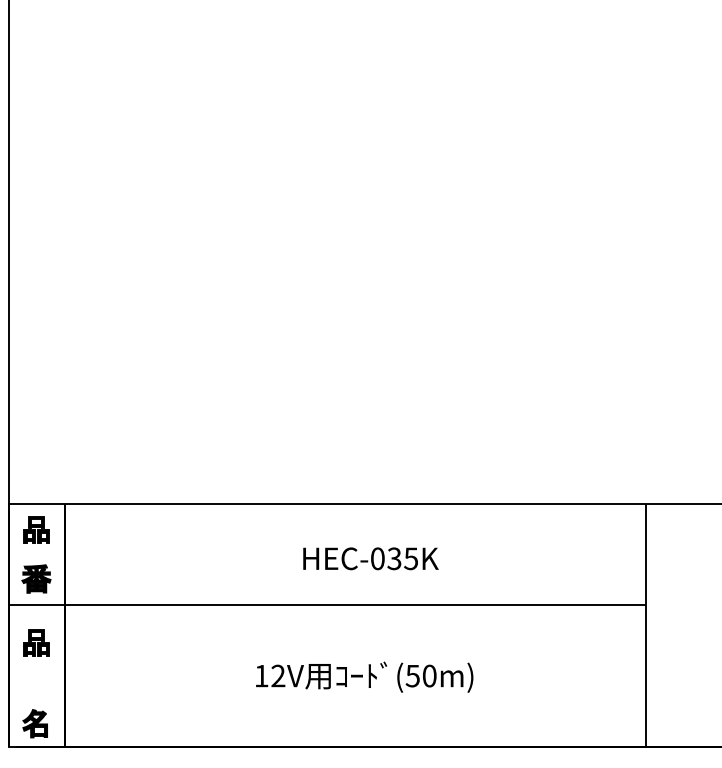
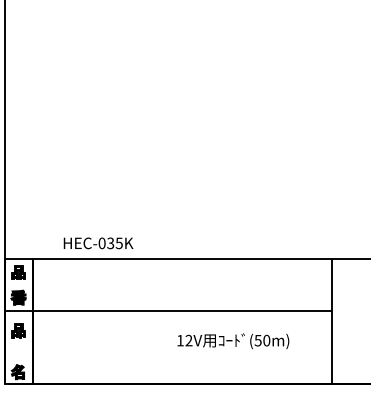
text: (370, 559) -> (98, 243), moved
text: (364, 677) -> (233, 341), moved

